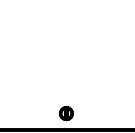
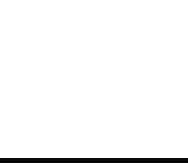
part: (66, 113) -> (78, 142), removed

